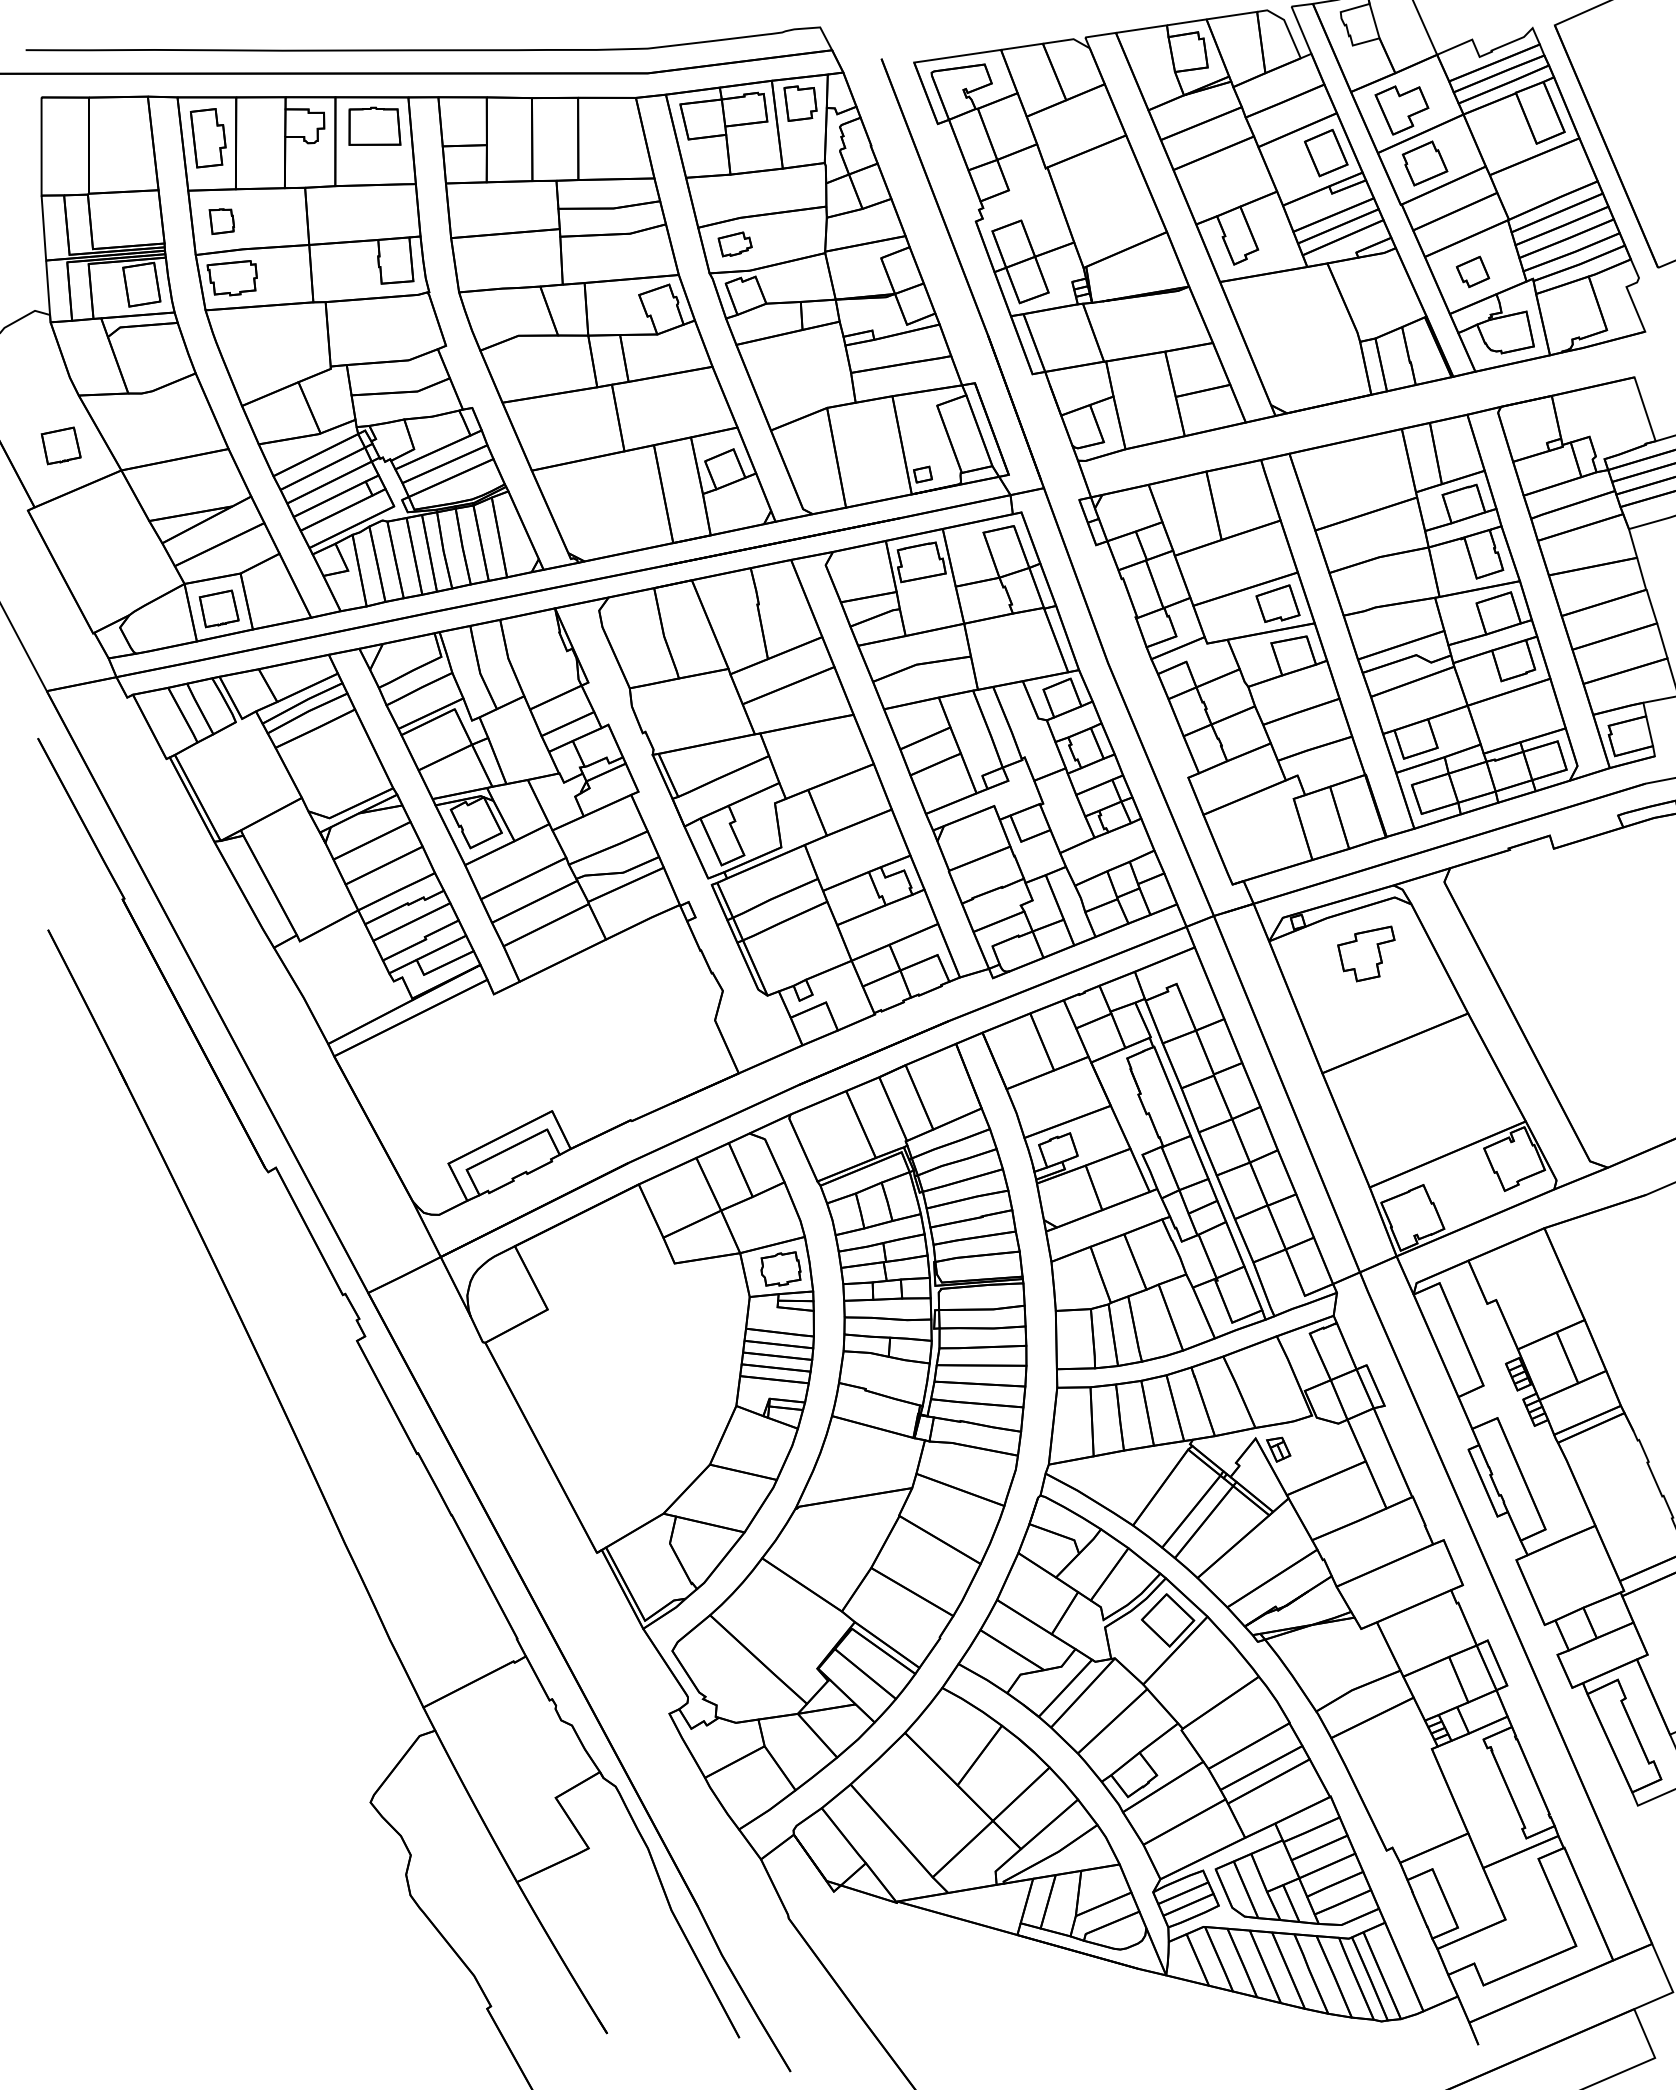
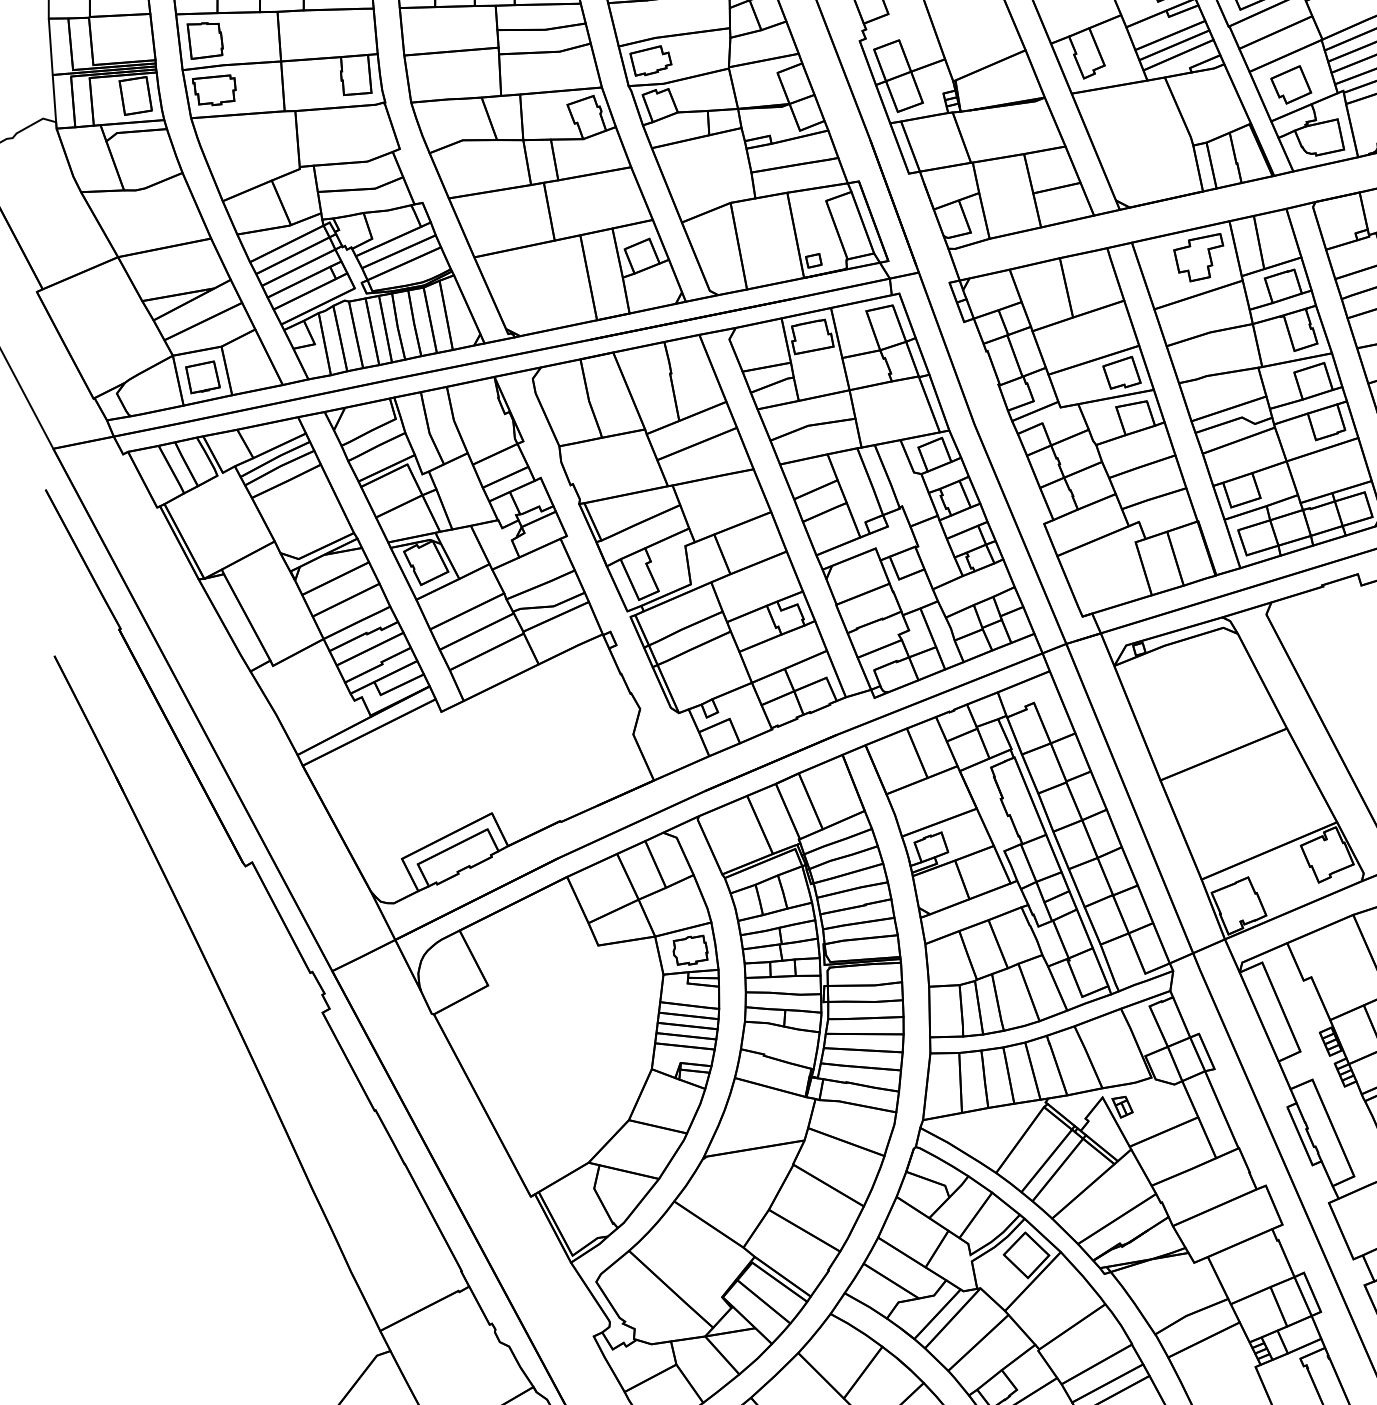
part: (221, 221) -> (204, 41), size x1.67
part: (734, 244) -> (650, 61), size x1.43
part: (1472, 271) -> (1290, 84), size x1.43
part: (60, 445) -> (65, 235), removed
part: (1366, 953) -> (1198, 257), moved

